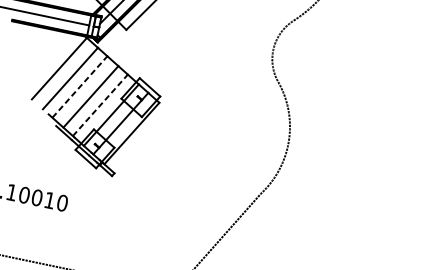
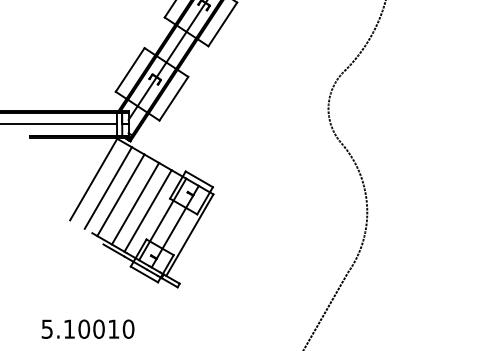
line: (80, 86) -> (121, 194), dashed -> solid
line: (100, 104) -> (148, 210), dashed -> solid

